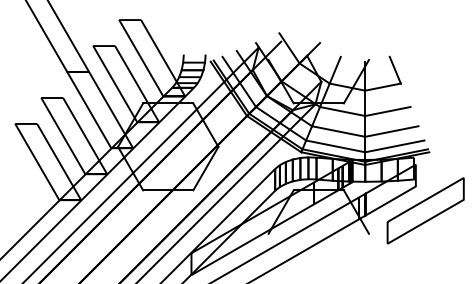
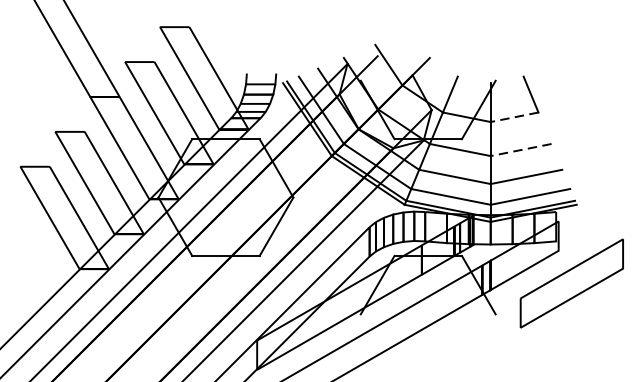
line: (382, 87) -> (513, 117), solid -> dashed
line: (387, 111) -> (520, 150), solid -> dashed

